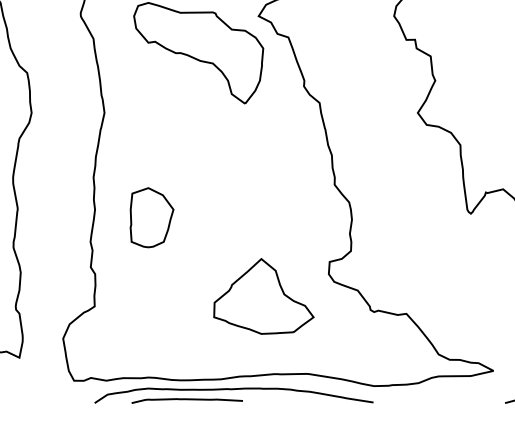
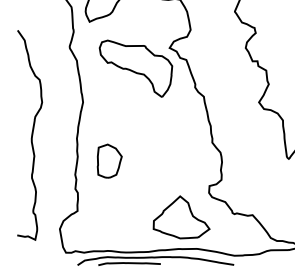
part: (263, 296) -> (181, 217), moved

